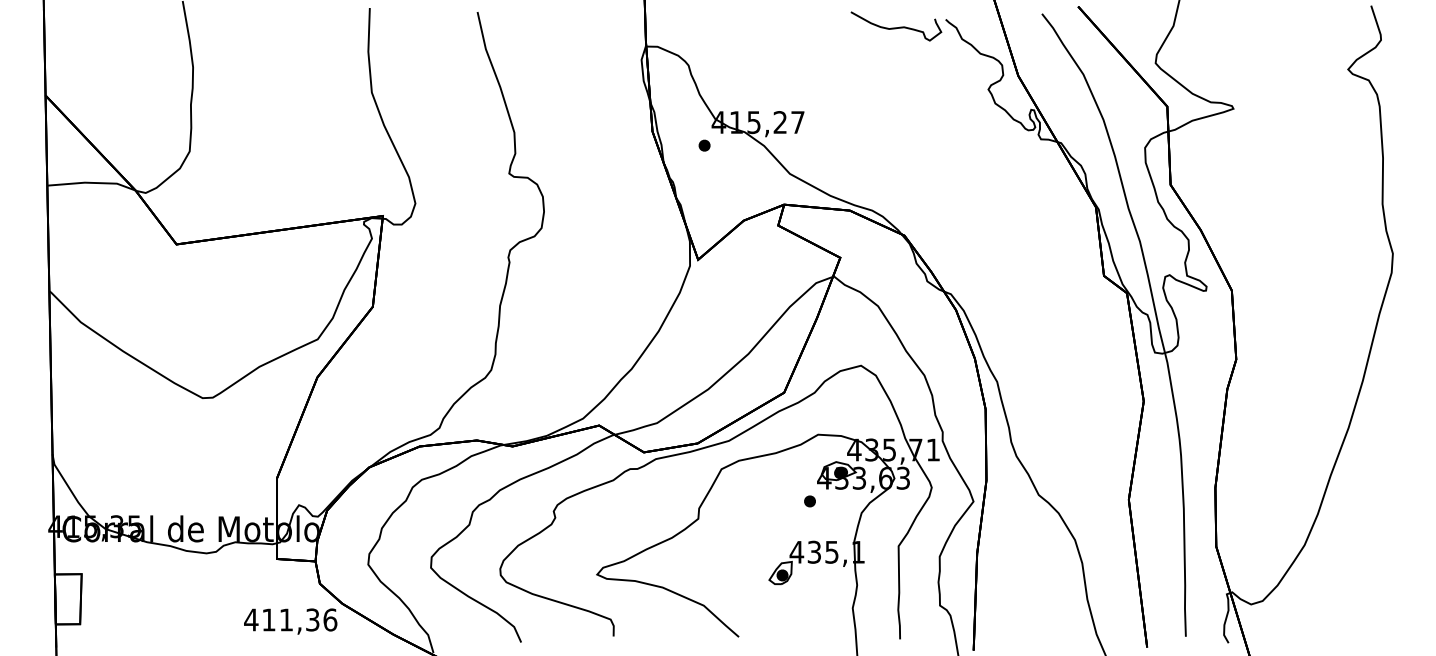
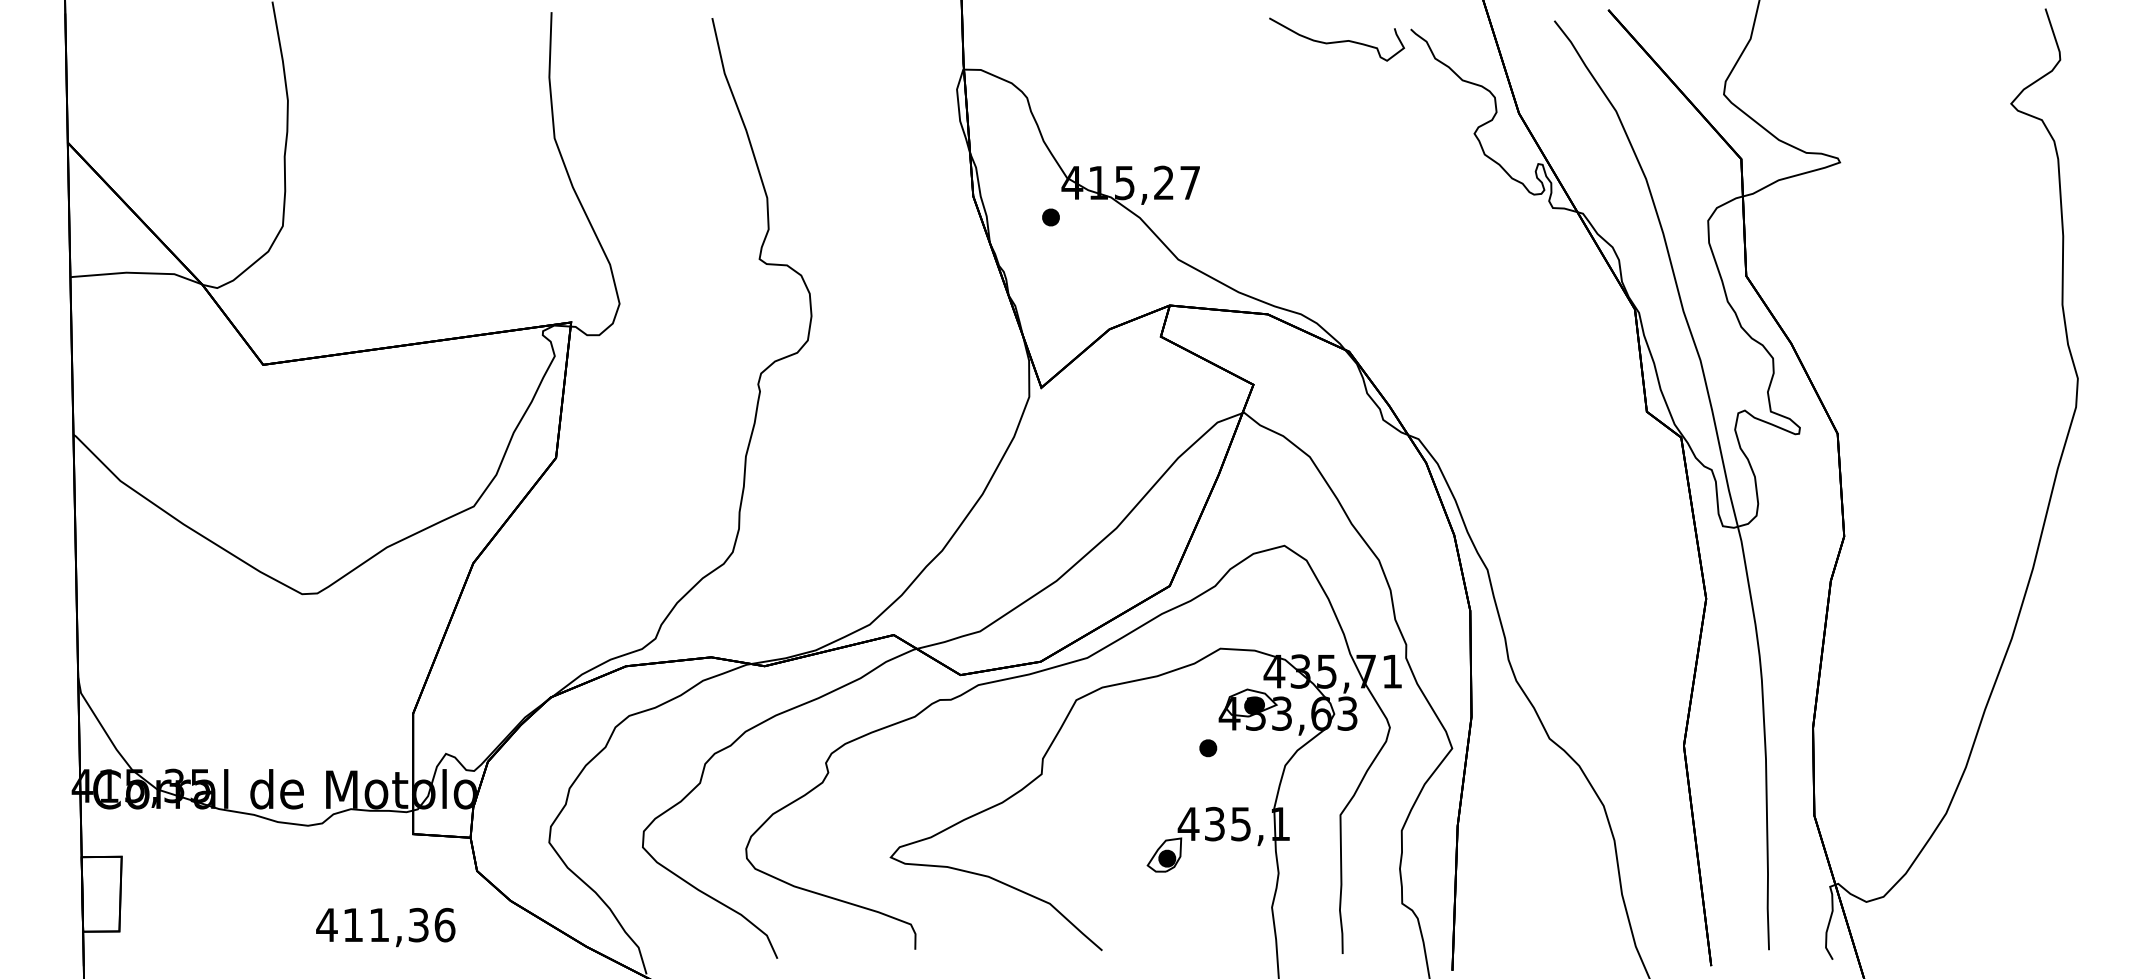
text: (290, 621) -> (385, 927), moved

